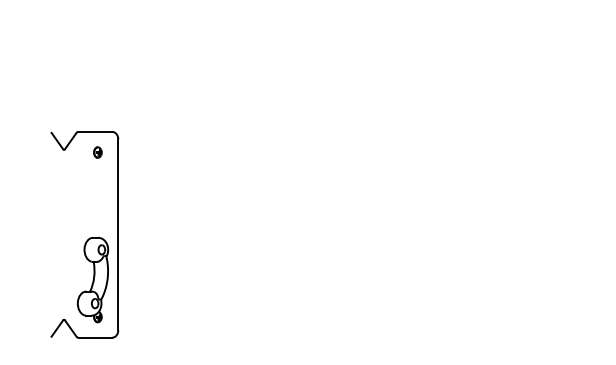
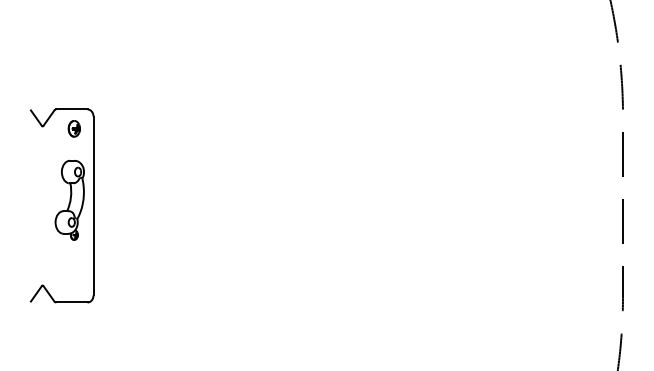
part: (98, 152) -> (74, 128), size x1.6
part: (92, 280) -> (69, 200), moved

